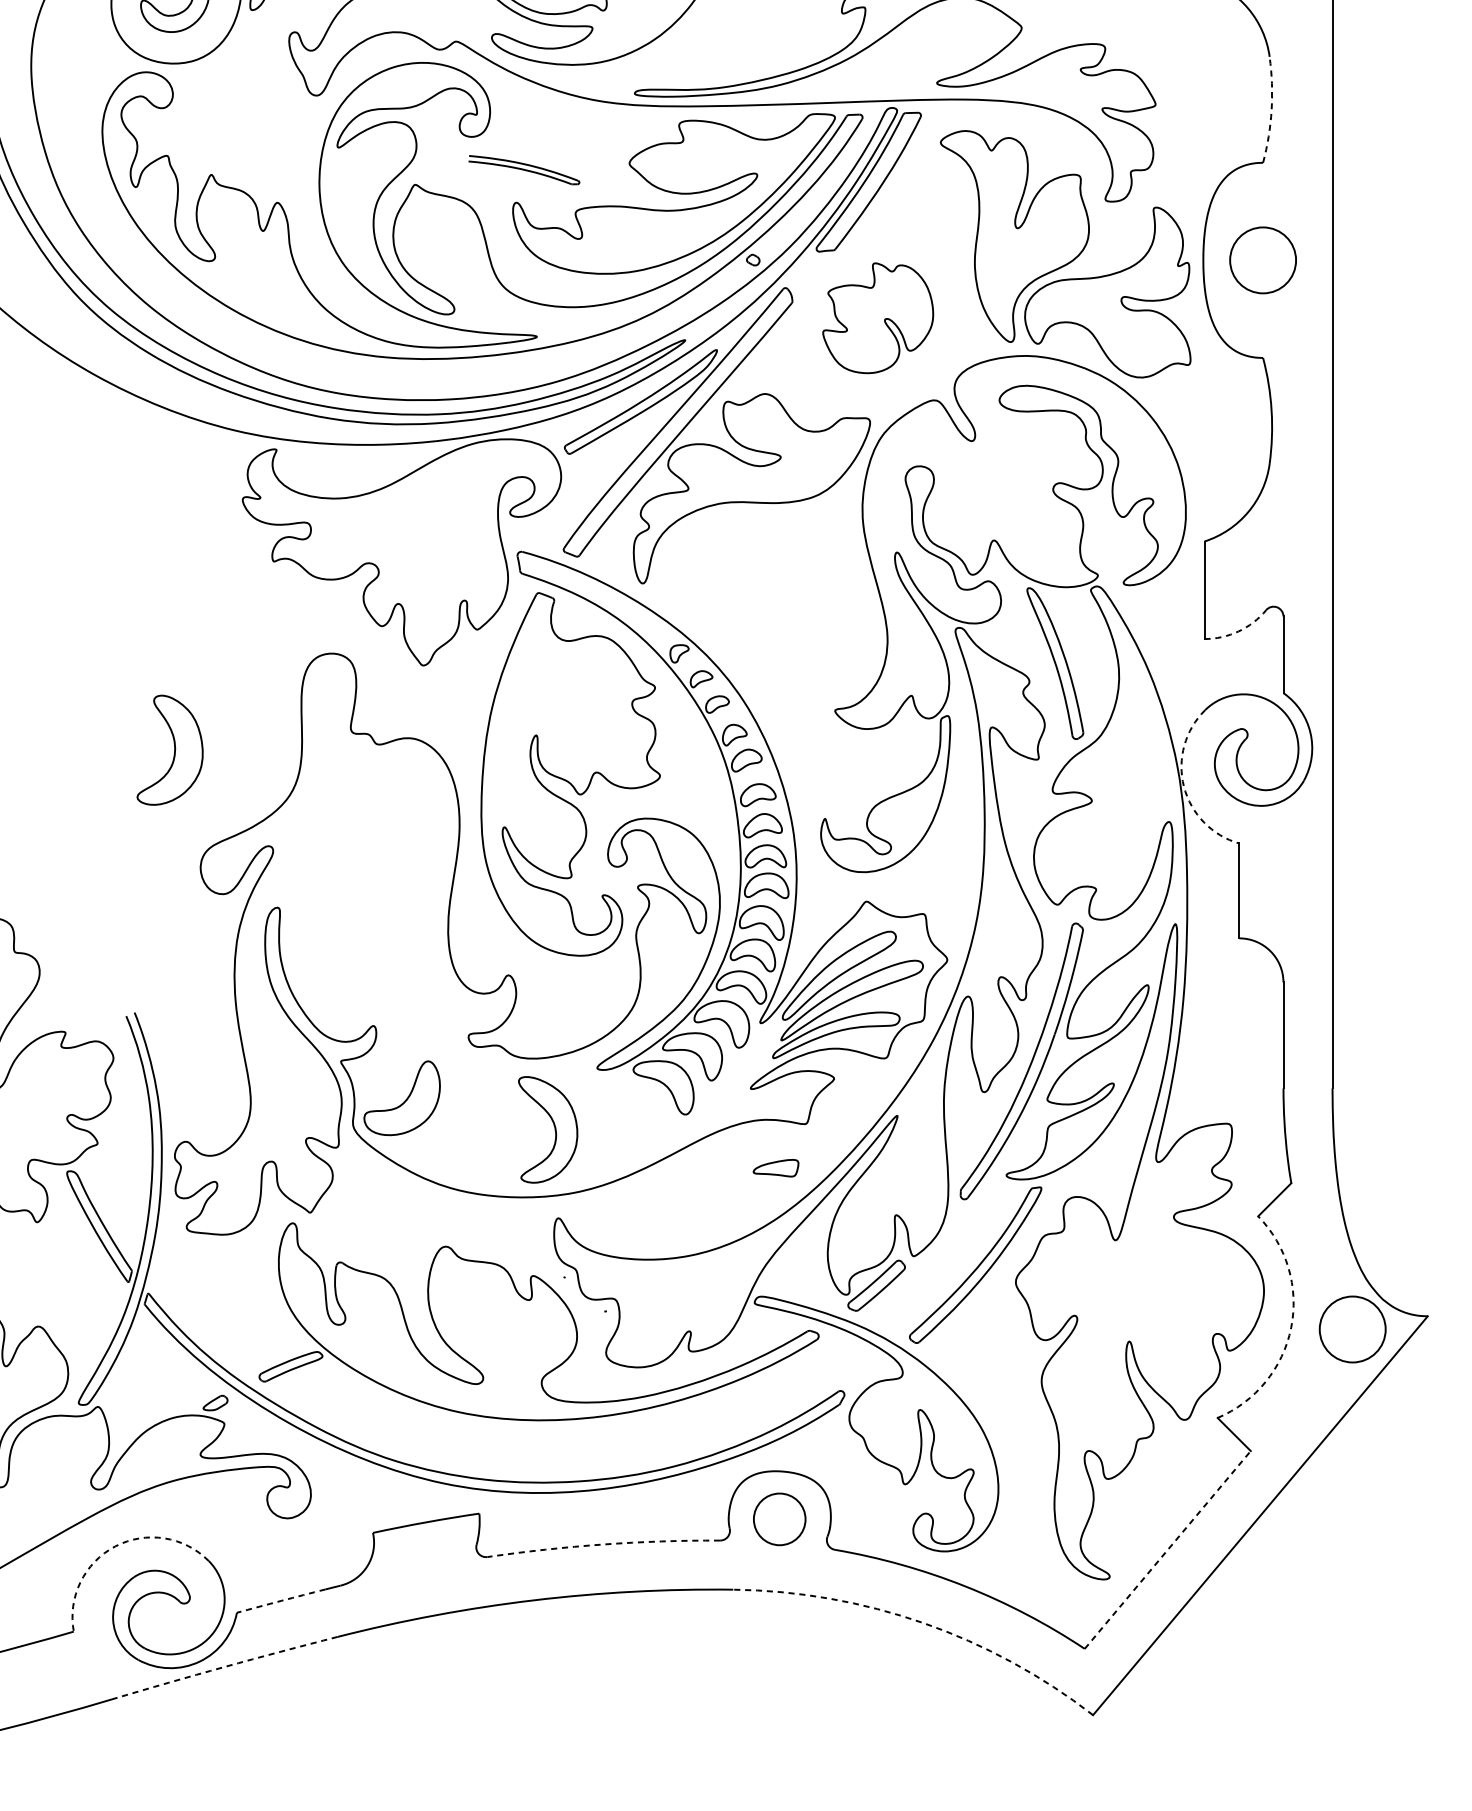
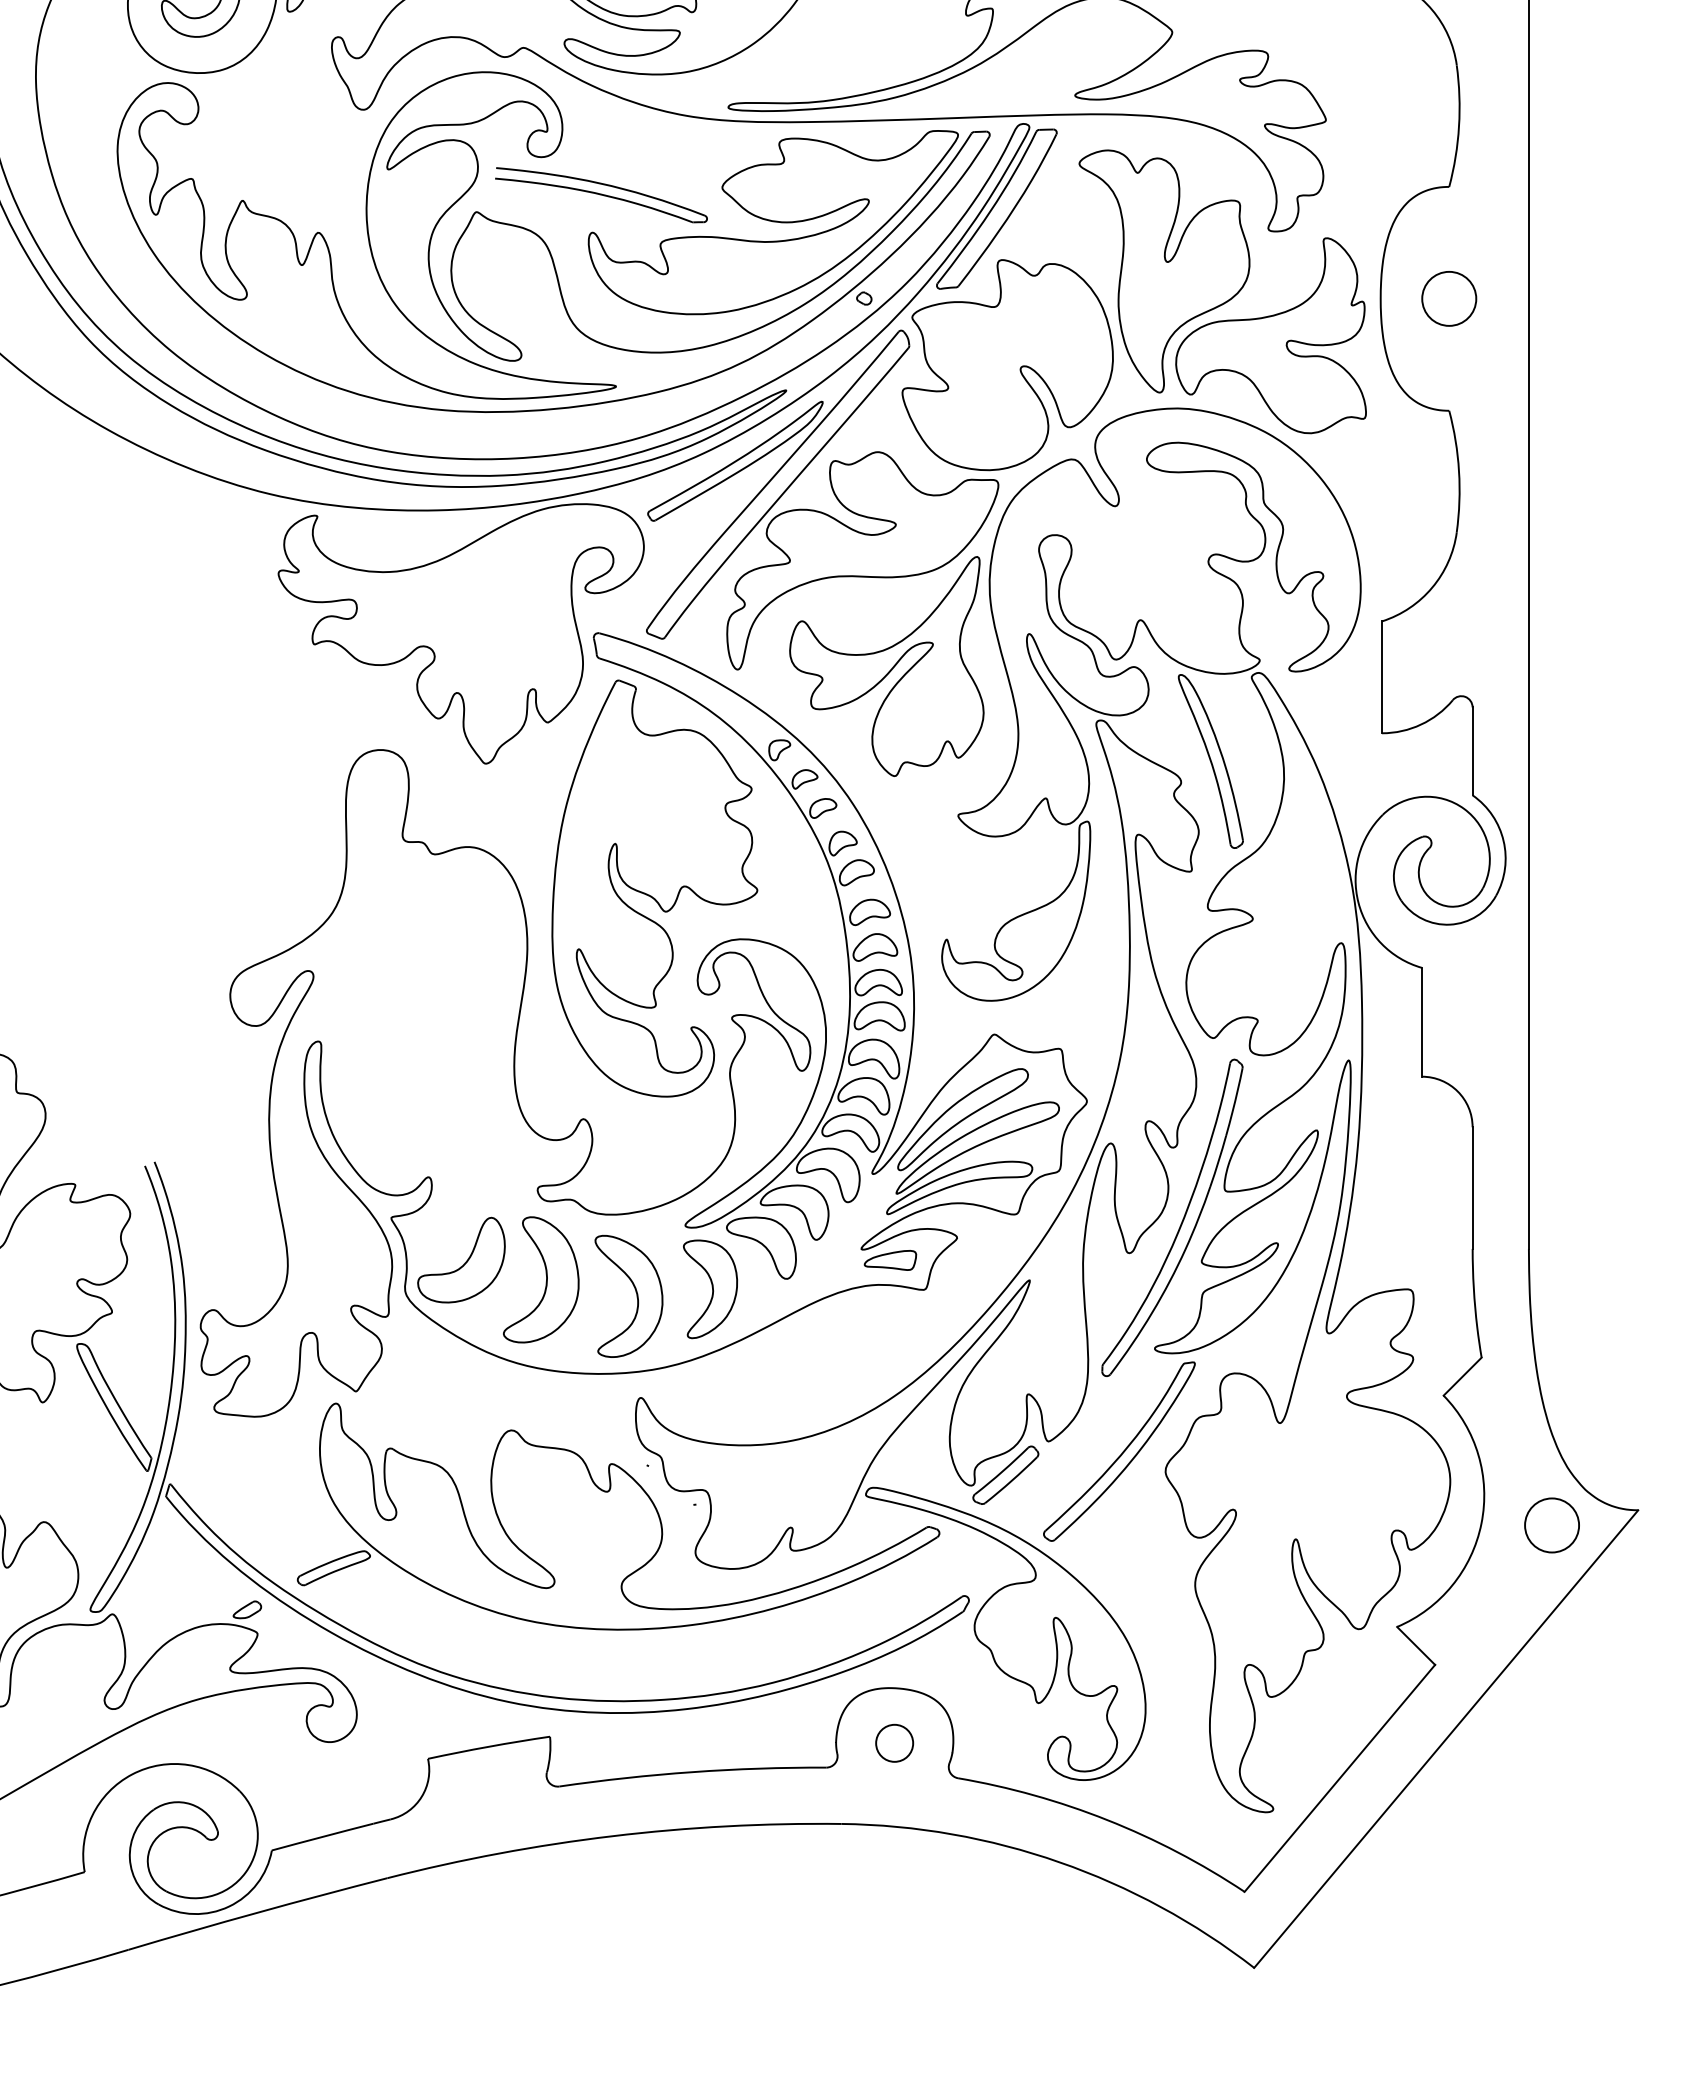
arc: (1272, 110) -> (1459, 126), dashed -> solid
part: (524, 170) -> (601, 195), size x1.67
circle: (1263, 260) -> (1449, 298), size x0.71
part: (878, 318) -> (1007, 365), size x1.67
part: (772, 580) -> (886, 666), added
arc: (1238, 631) -> (1421, 724), dashed -> solid
part: (170, 749) -> (541, 1279), moved
arc: (1184, 786) -> (1358, 902), dashed -> solid
part: (619, 1123) -> (710, 1289), added
part: (776, 1168) -> (890, 1260), moved
arc: (1291, 1327) -> (1481, 1523), dashed -> solid
circle: (1353, 1329) -> (1552, 1525), size x0.71
circle: (779, 1518) -> (894, 1742), size x0.62
arc: (603, 1544) -> (692, 1772), dashed -> solid
arc: (115, 1546) -> (132, 1774), dashed -> solid
line: (1168, 1550) -> (1340, 1778), dashed -> solid
arc: (281, 1600) -> (322, 1836), dashed -> solid
arc: (923, 1623) -> (1059, 1862), dashed -> solid
arc: (224, 1666) -> (257, 1912), dashed -> solid

